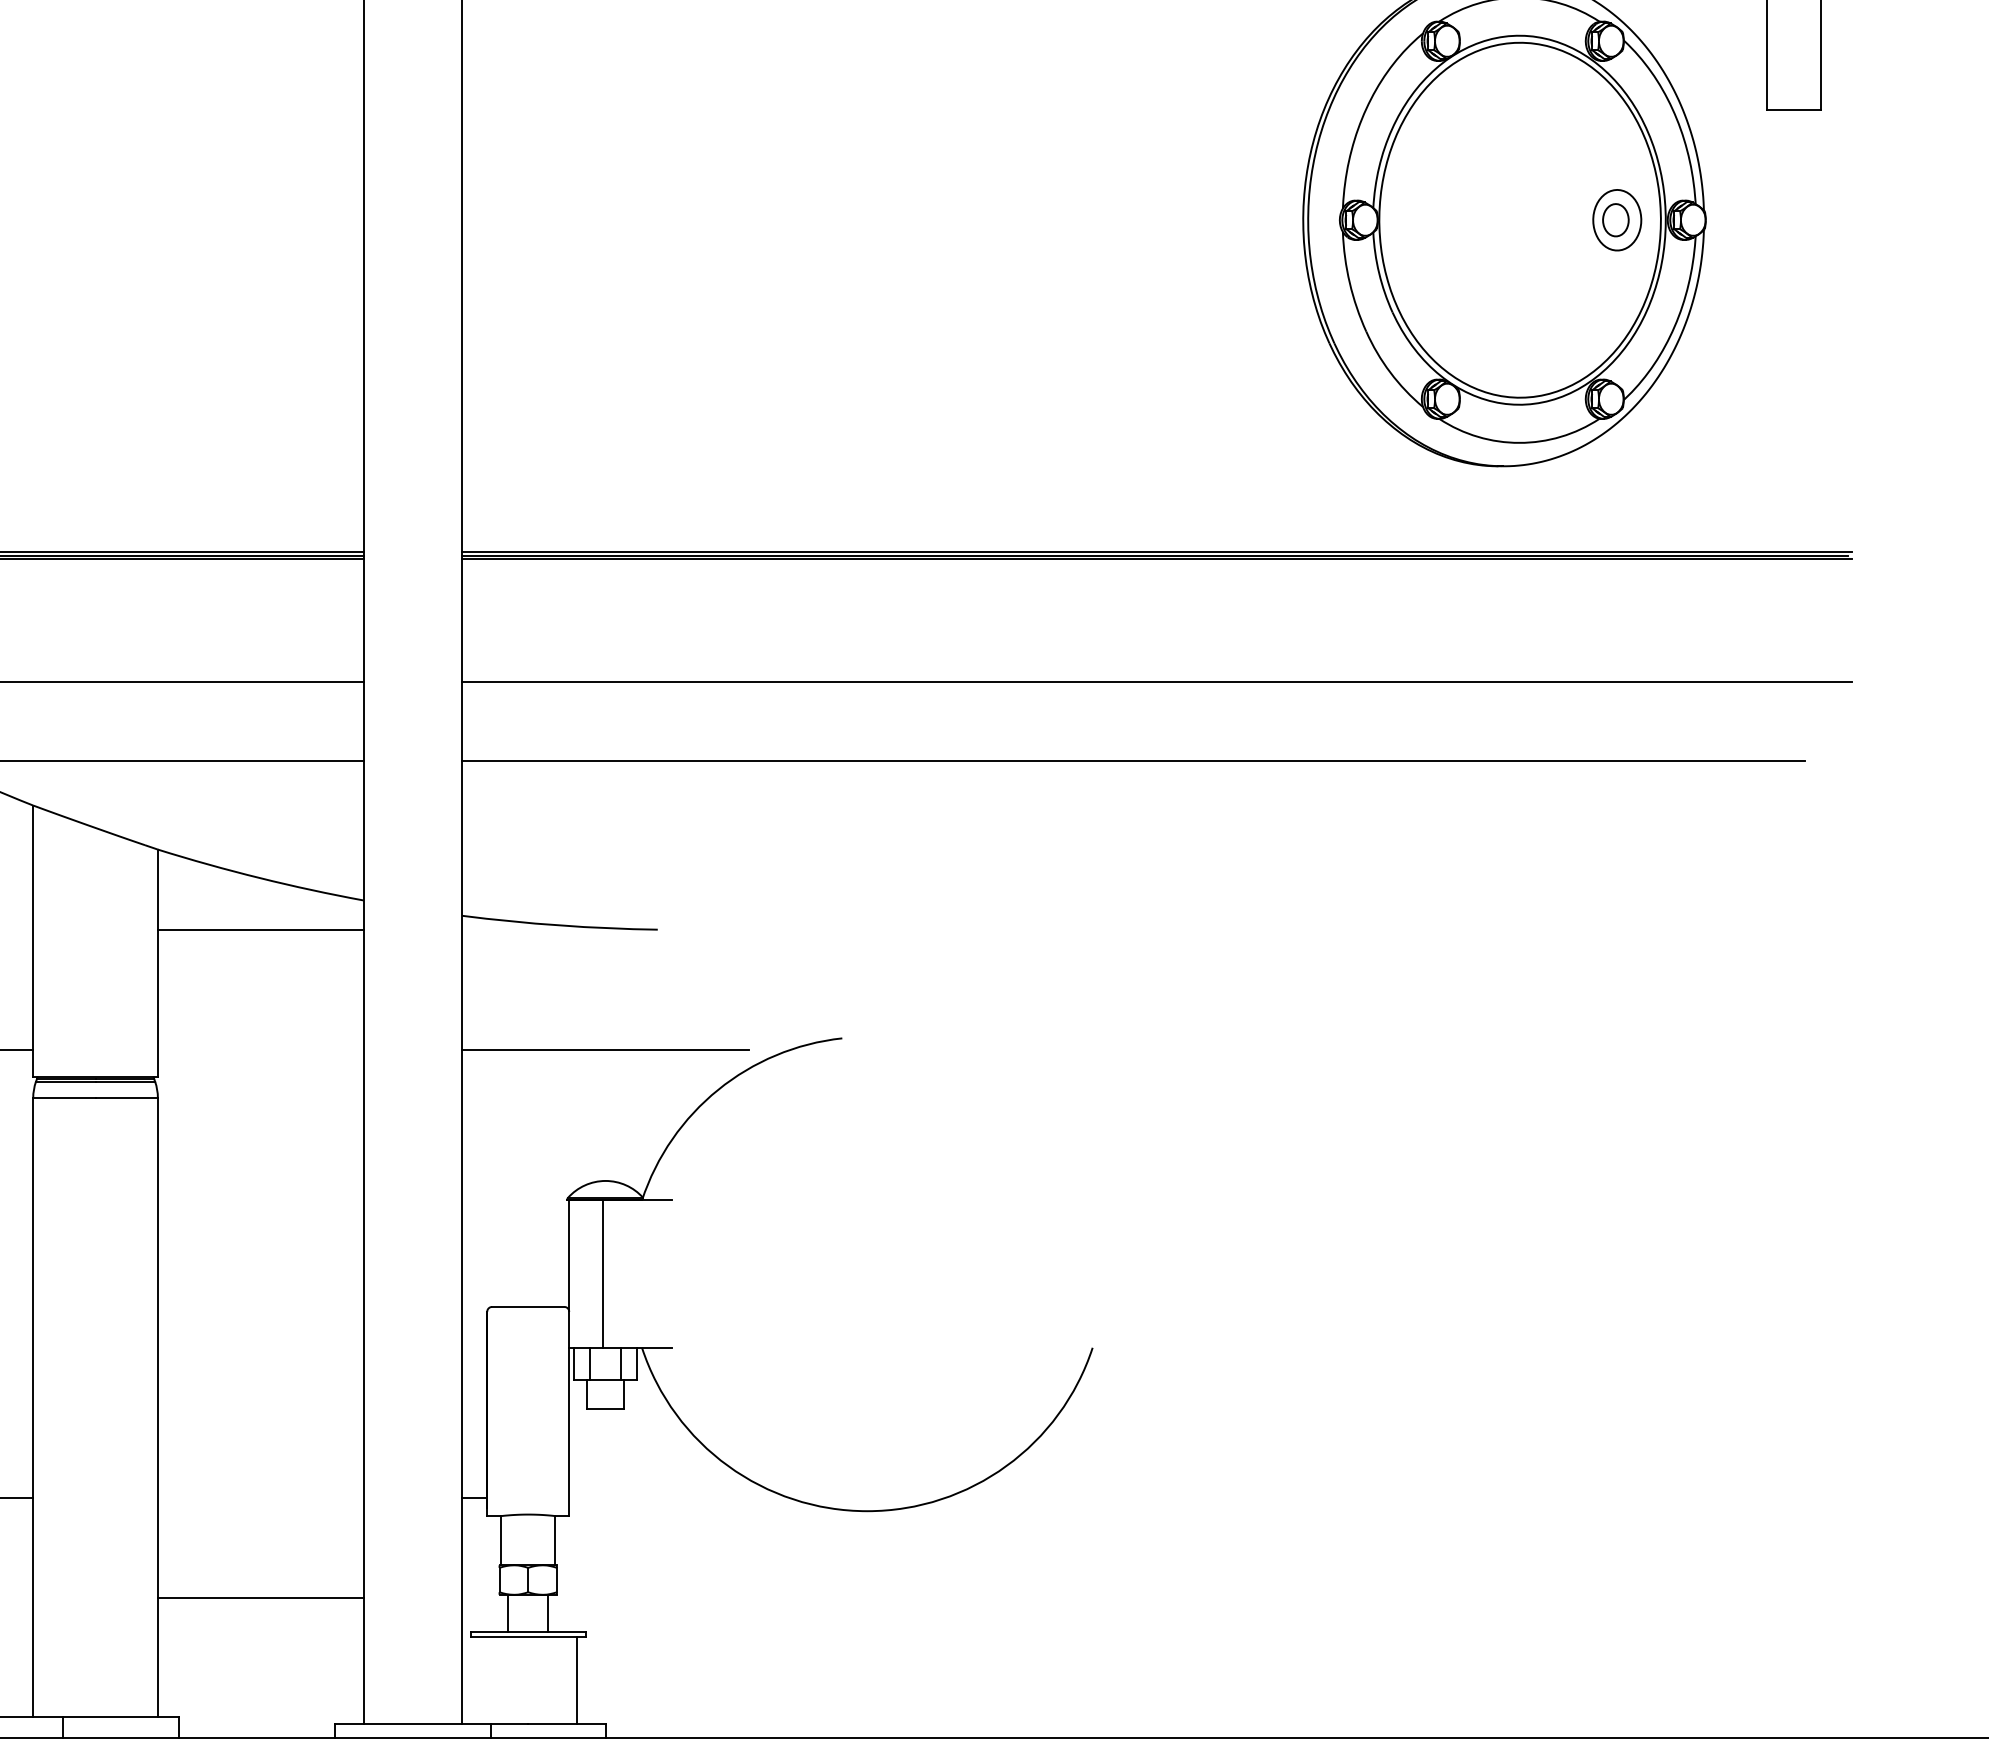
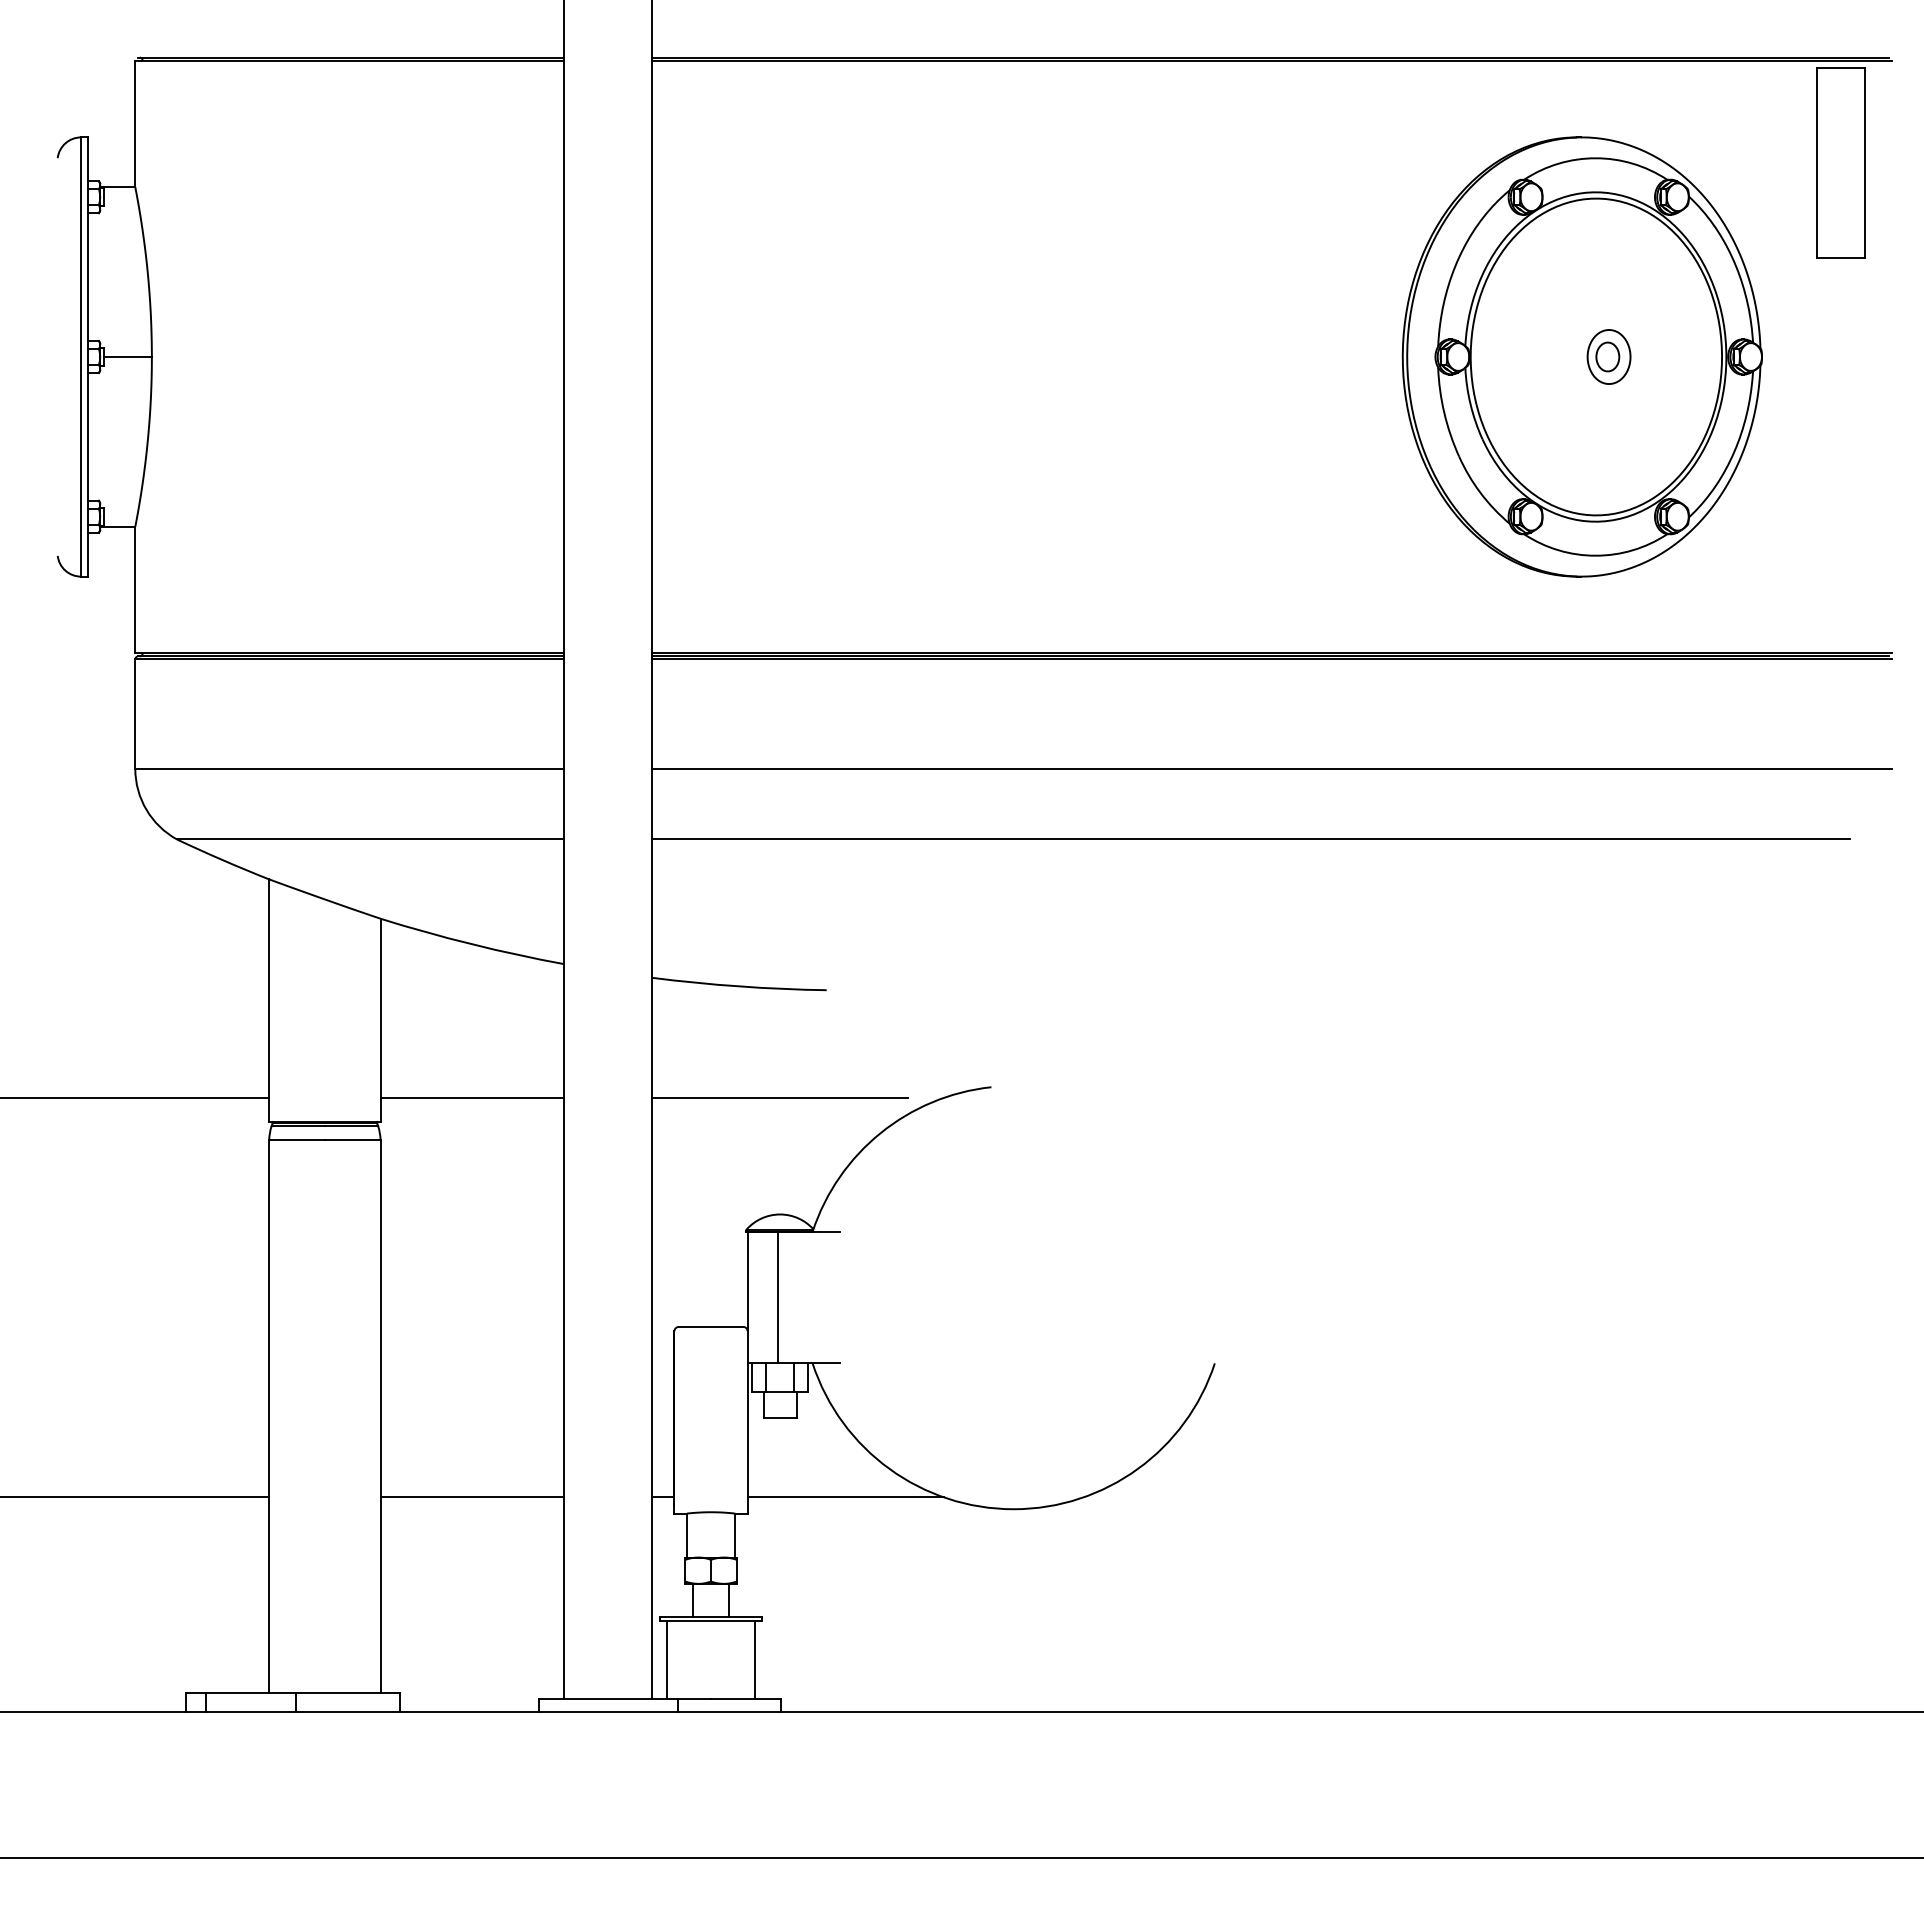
part: (1616, 219) -> (1608, 356), moved
line: (260, 930) -> (472, 1097), moved
line: (678, 1498) -> (845, 1497), added
line: (260, 1597) -> (472, 1497), moved
line: (479, 1679) -> (667, 1659), added

